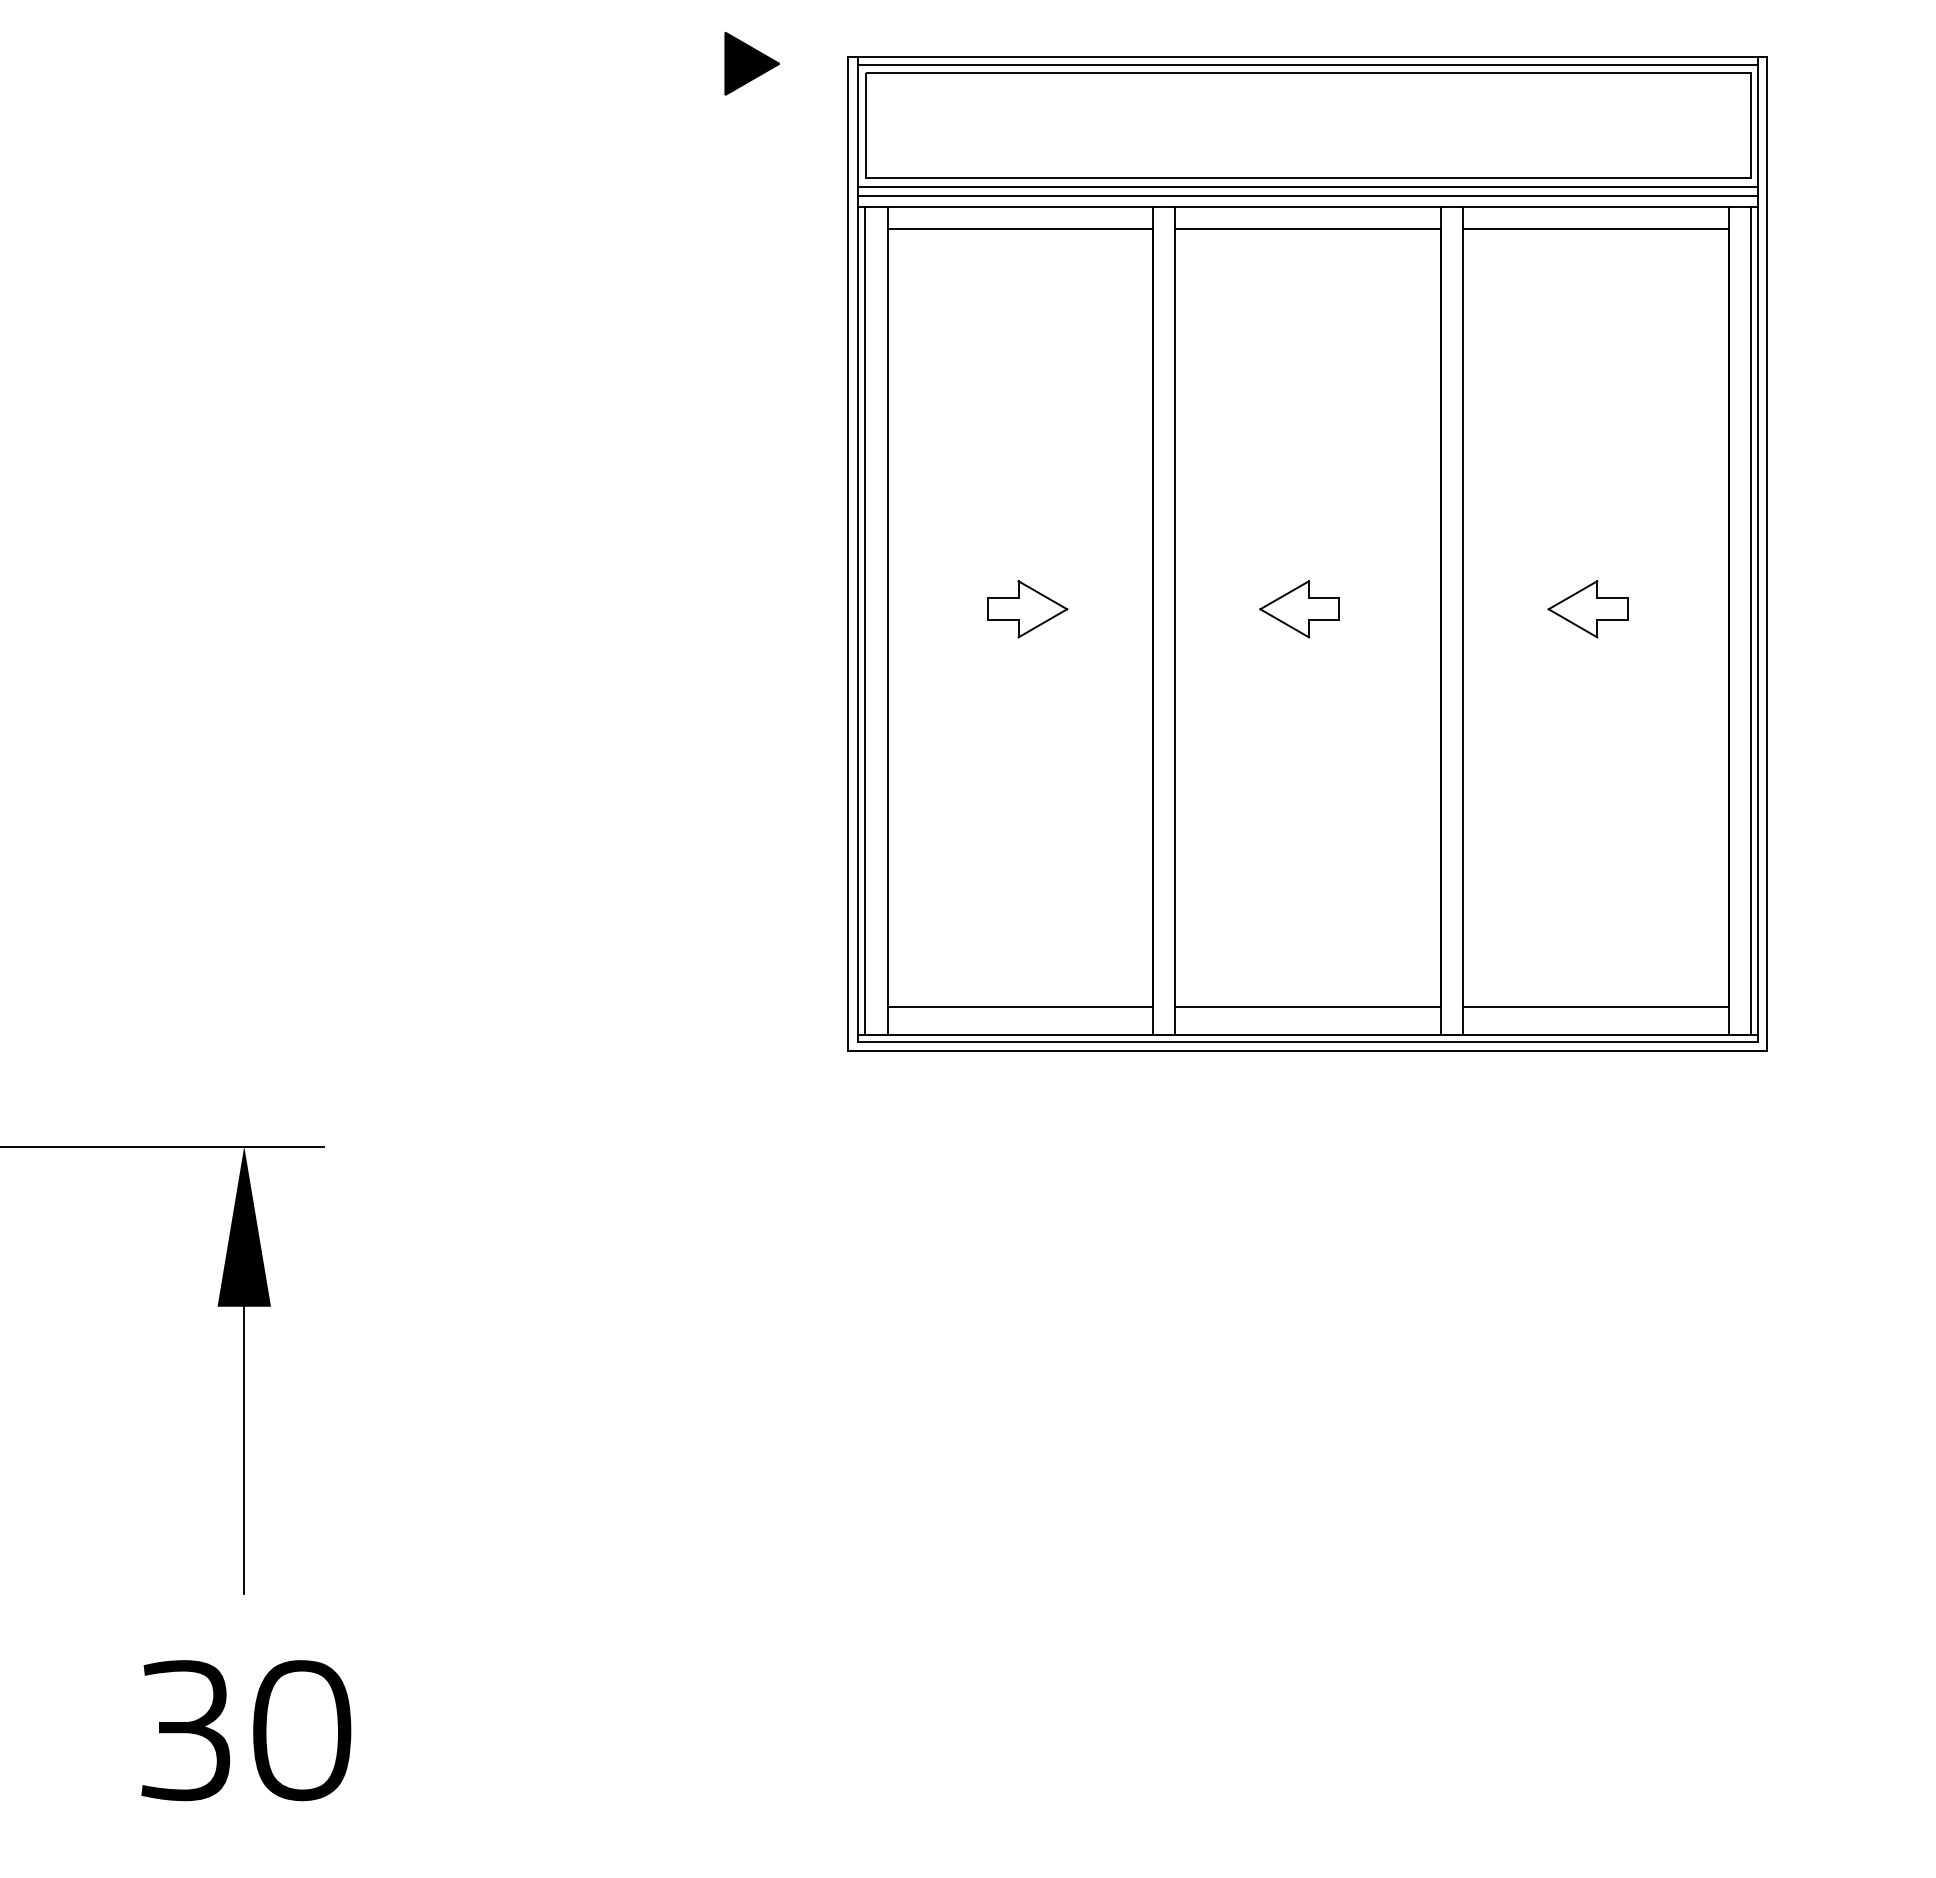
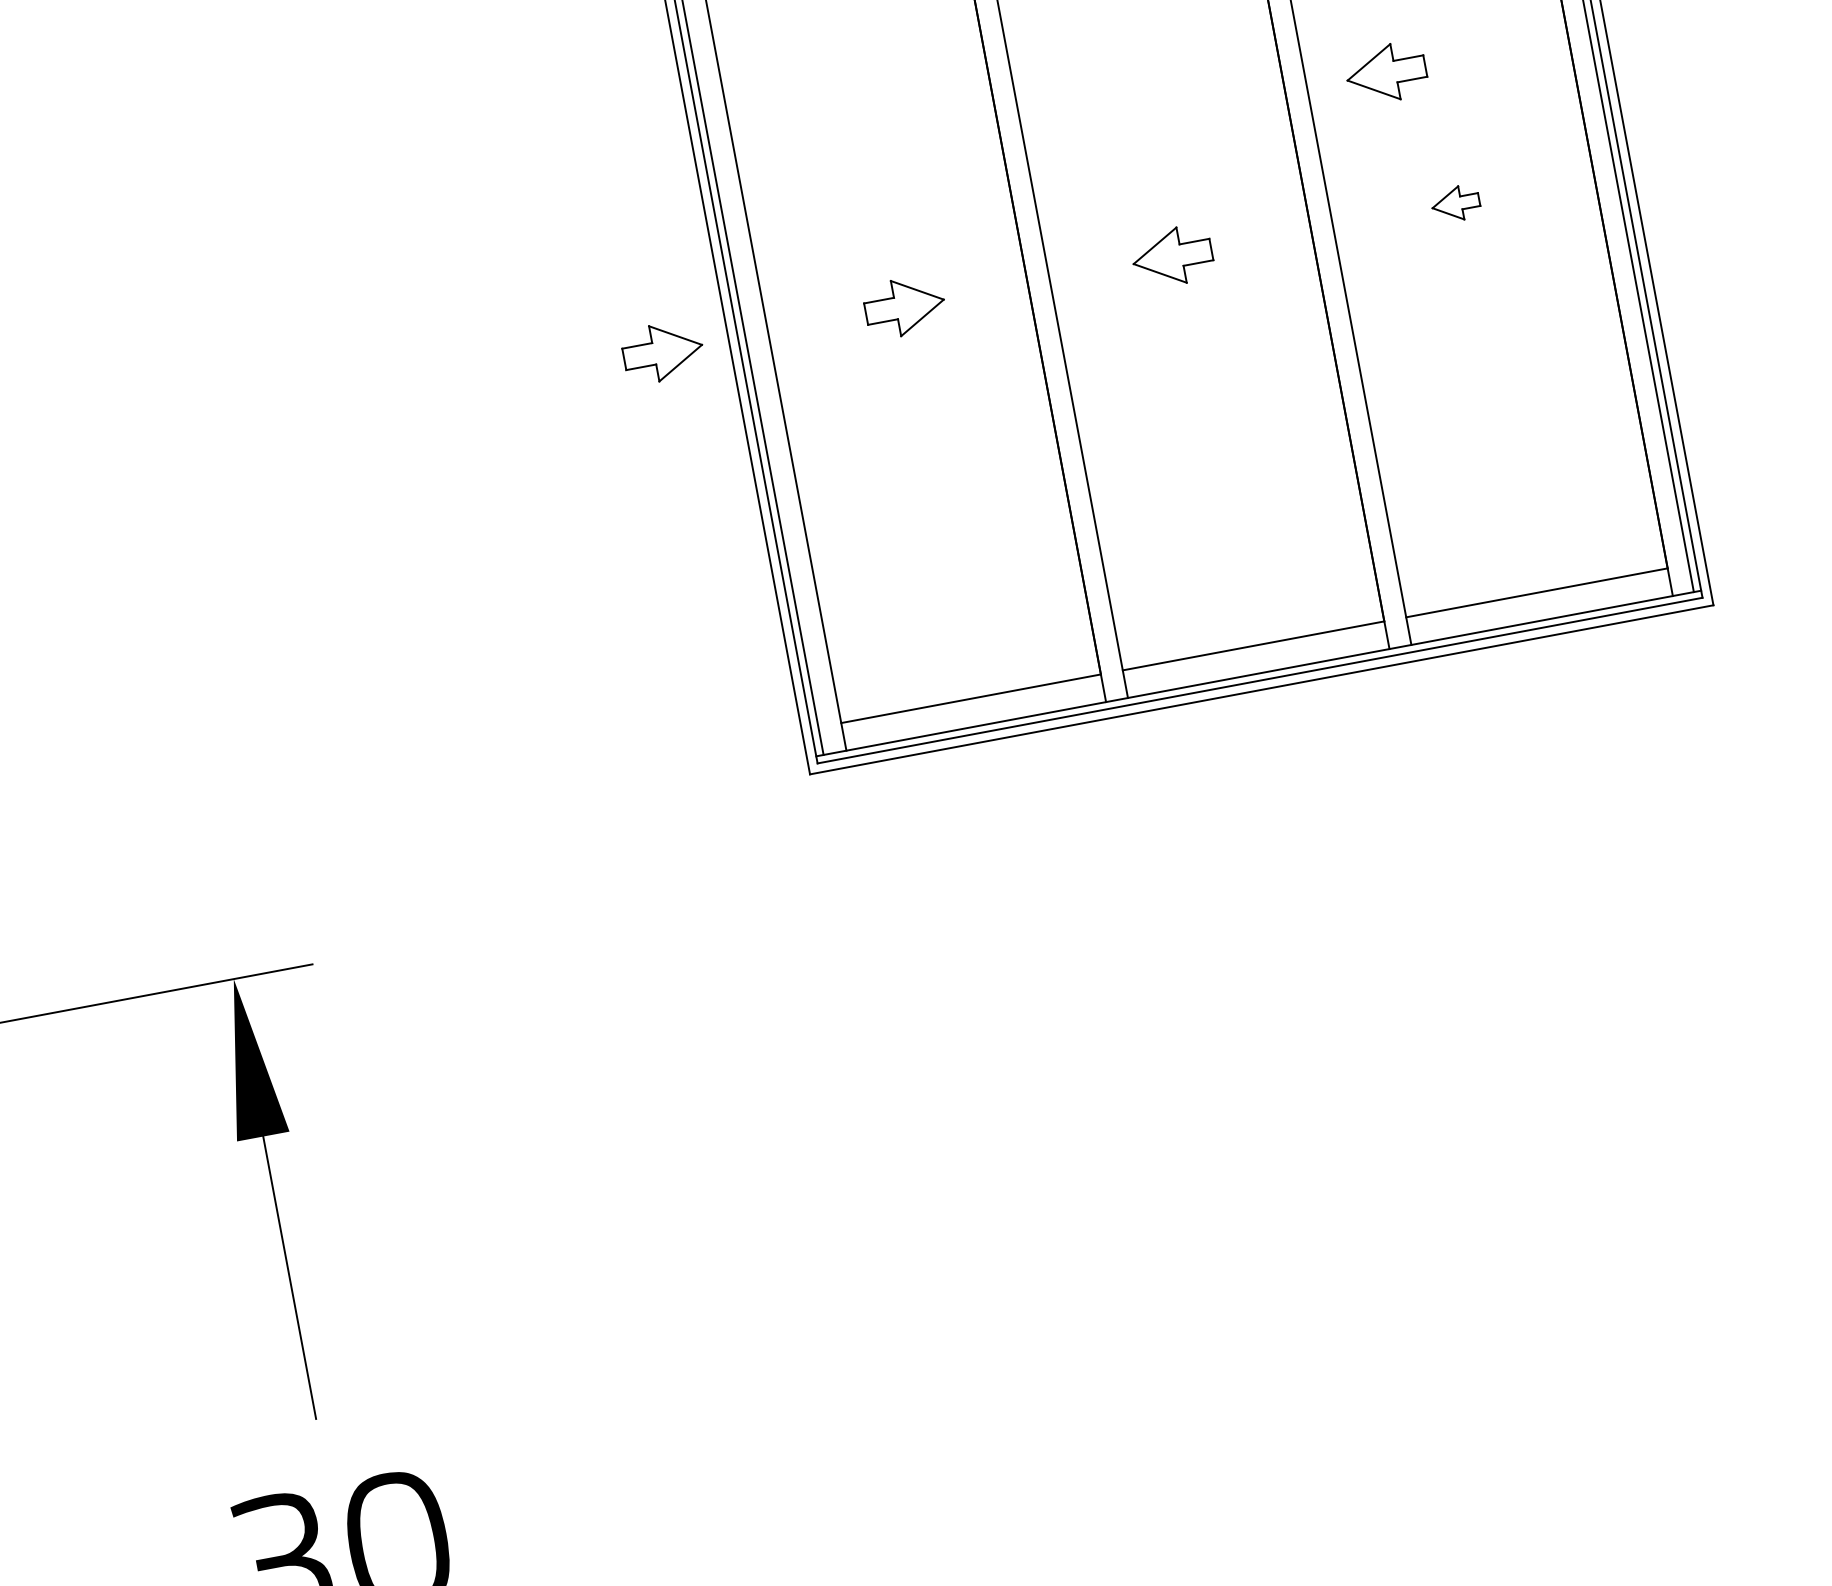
part: (1543, 468) -> (1386, 73), added
part: (781, 609) -> (663, 352), added
part: (1587, 609) -> (1455, 204), size x0.6

